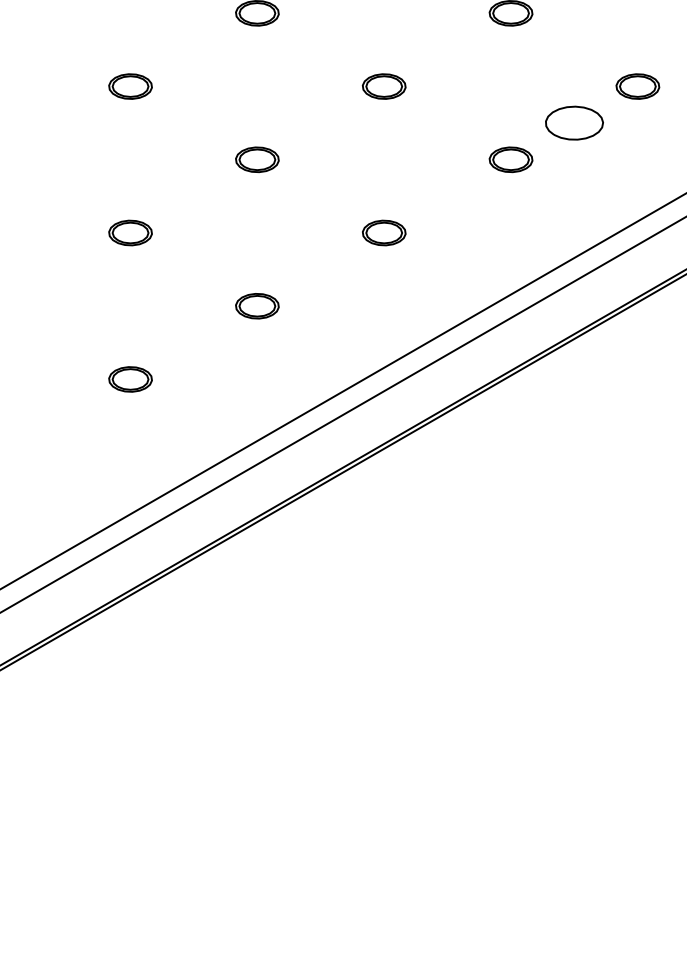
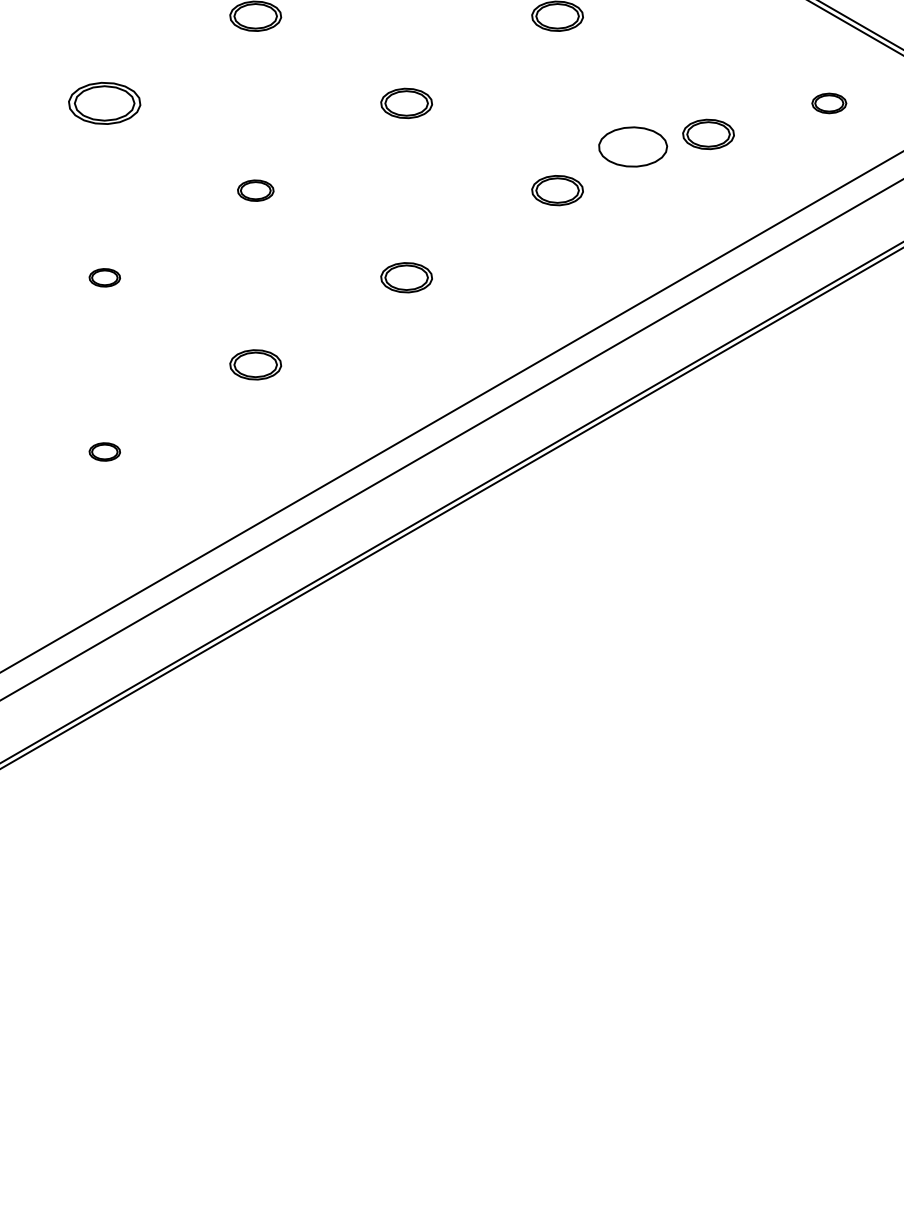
part: (130, 86) -> (104, 103), size x1.4
part: (637, 86) -> (708, 134), moved
part: (257, 159) -> (255, 190), size x0.7
part: (130, 232) -> (104, 277), size x0.6
part: (130, 379) -> (104, 451), size x0.6

